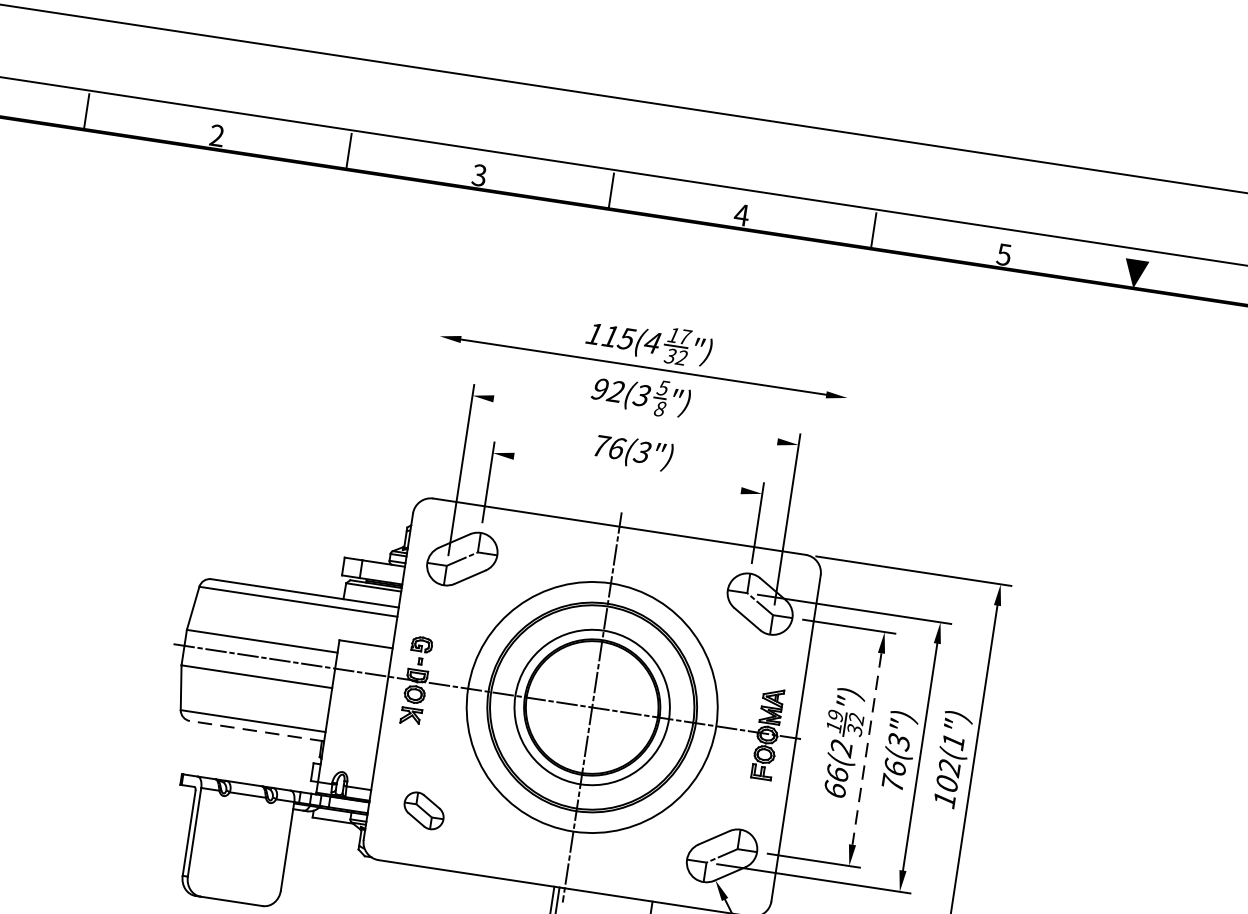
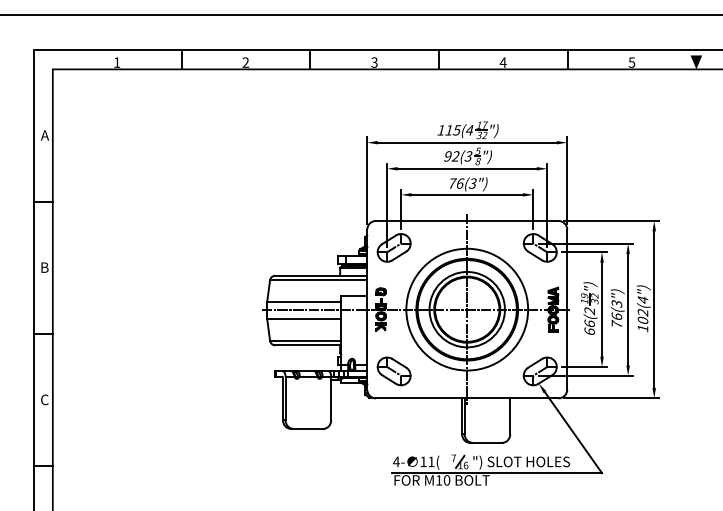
line: (428, 413) -> (367, 180), added
line: (634, 419) -> (466, 168), added
line: (626, 472) -> (466, 194), added
line: (836, 475) -> (567, 180), added
line: (257, 731) -> (308, 345), dashed -> solid
text: (952, 740) -> (642, 299), 102(1") -> 102(4")
line: (867, 748) -> (602, 309), dashed -> solid
part: (422, 810) -> (393, 371), size x1.67

